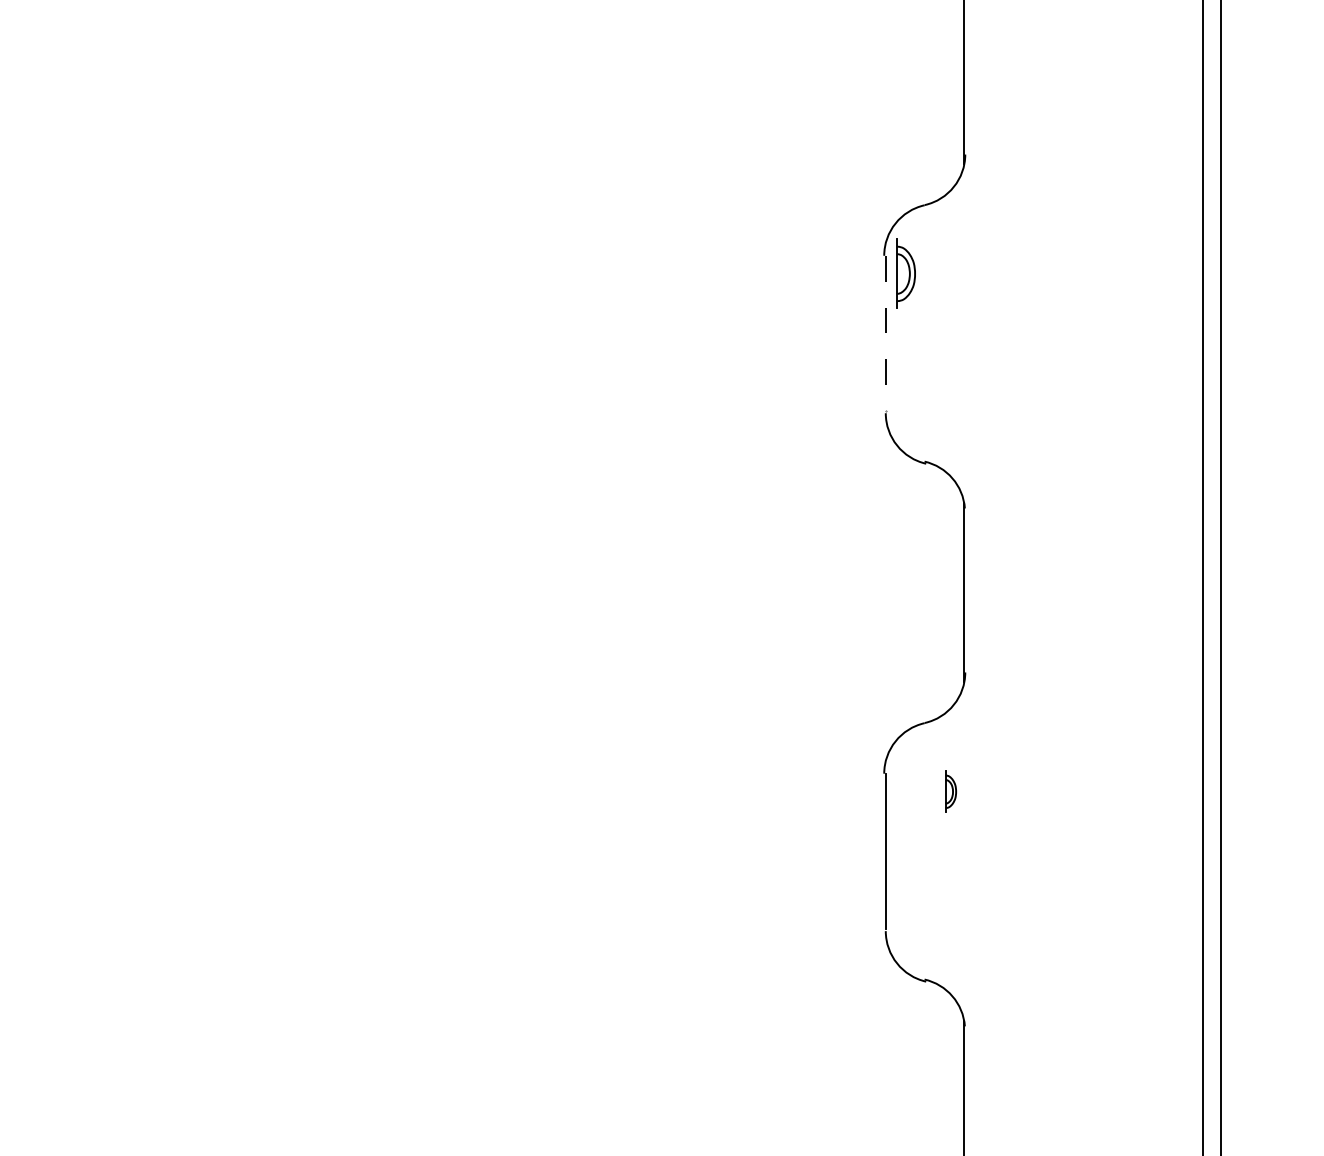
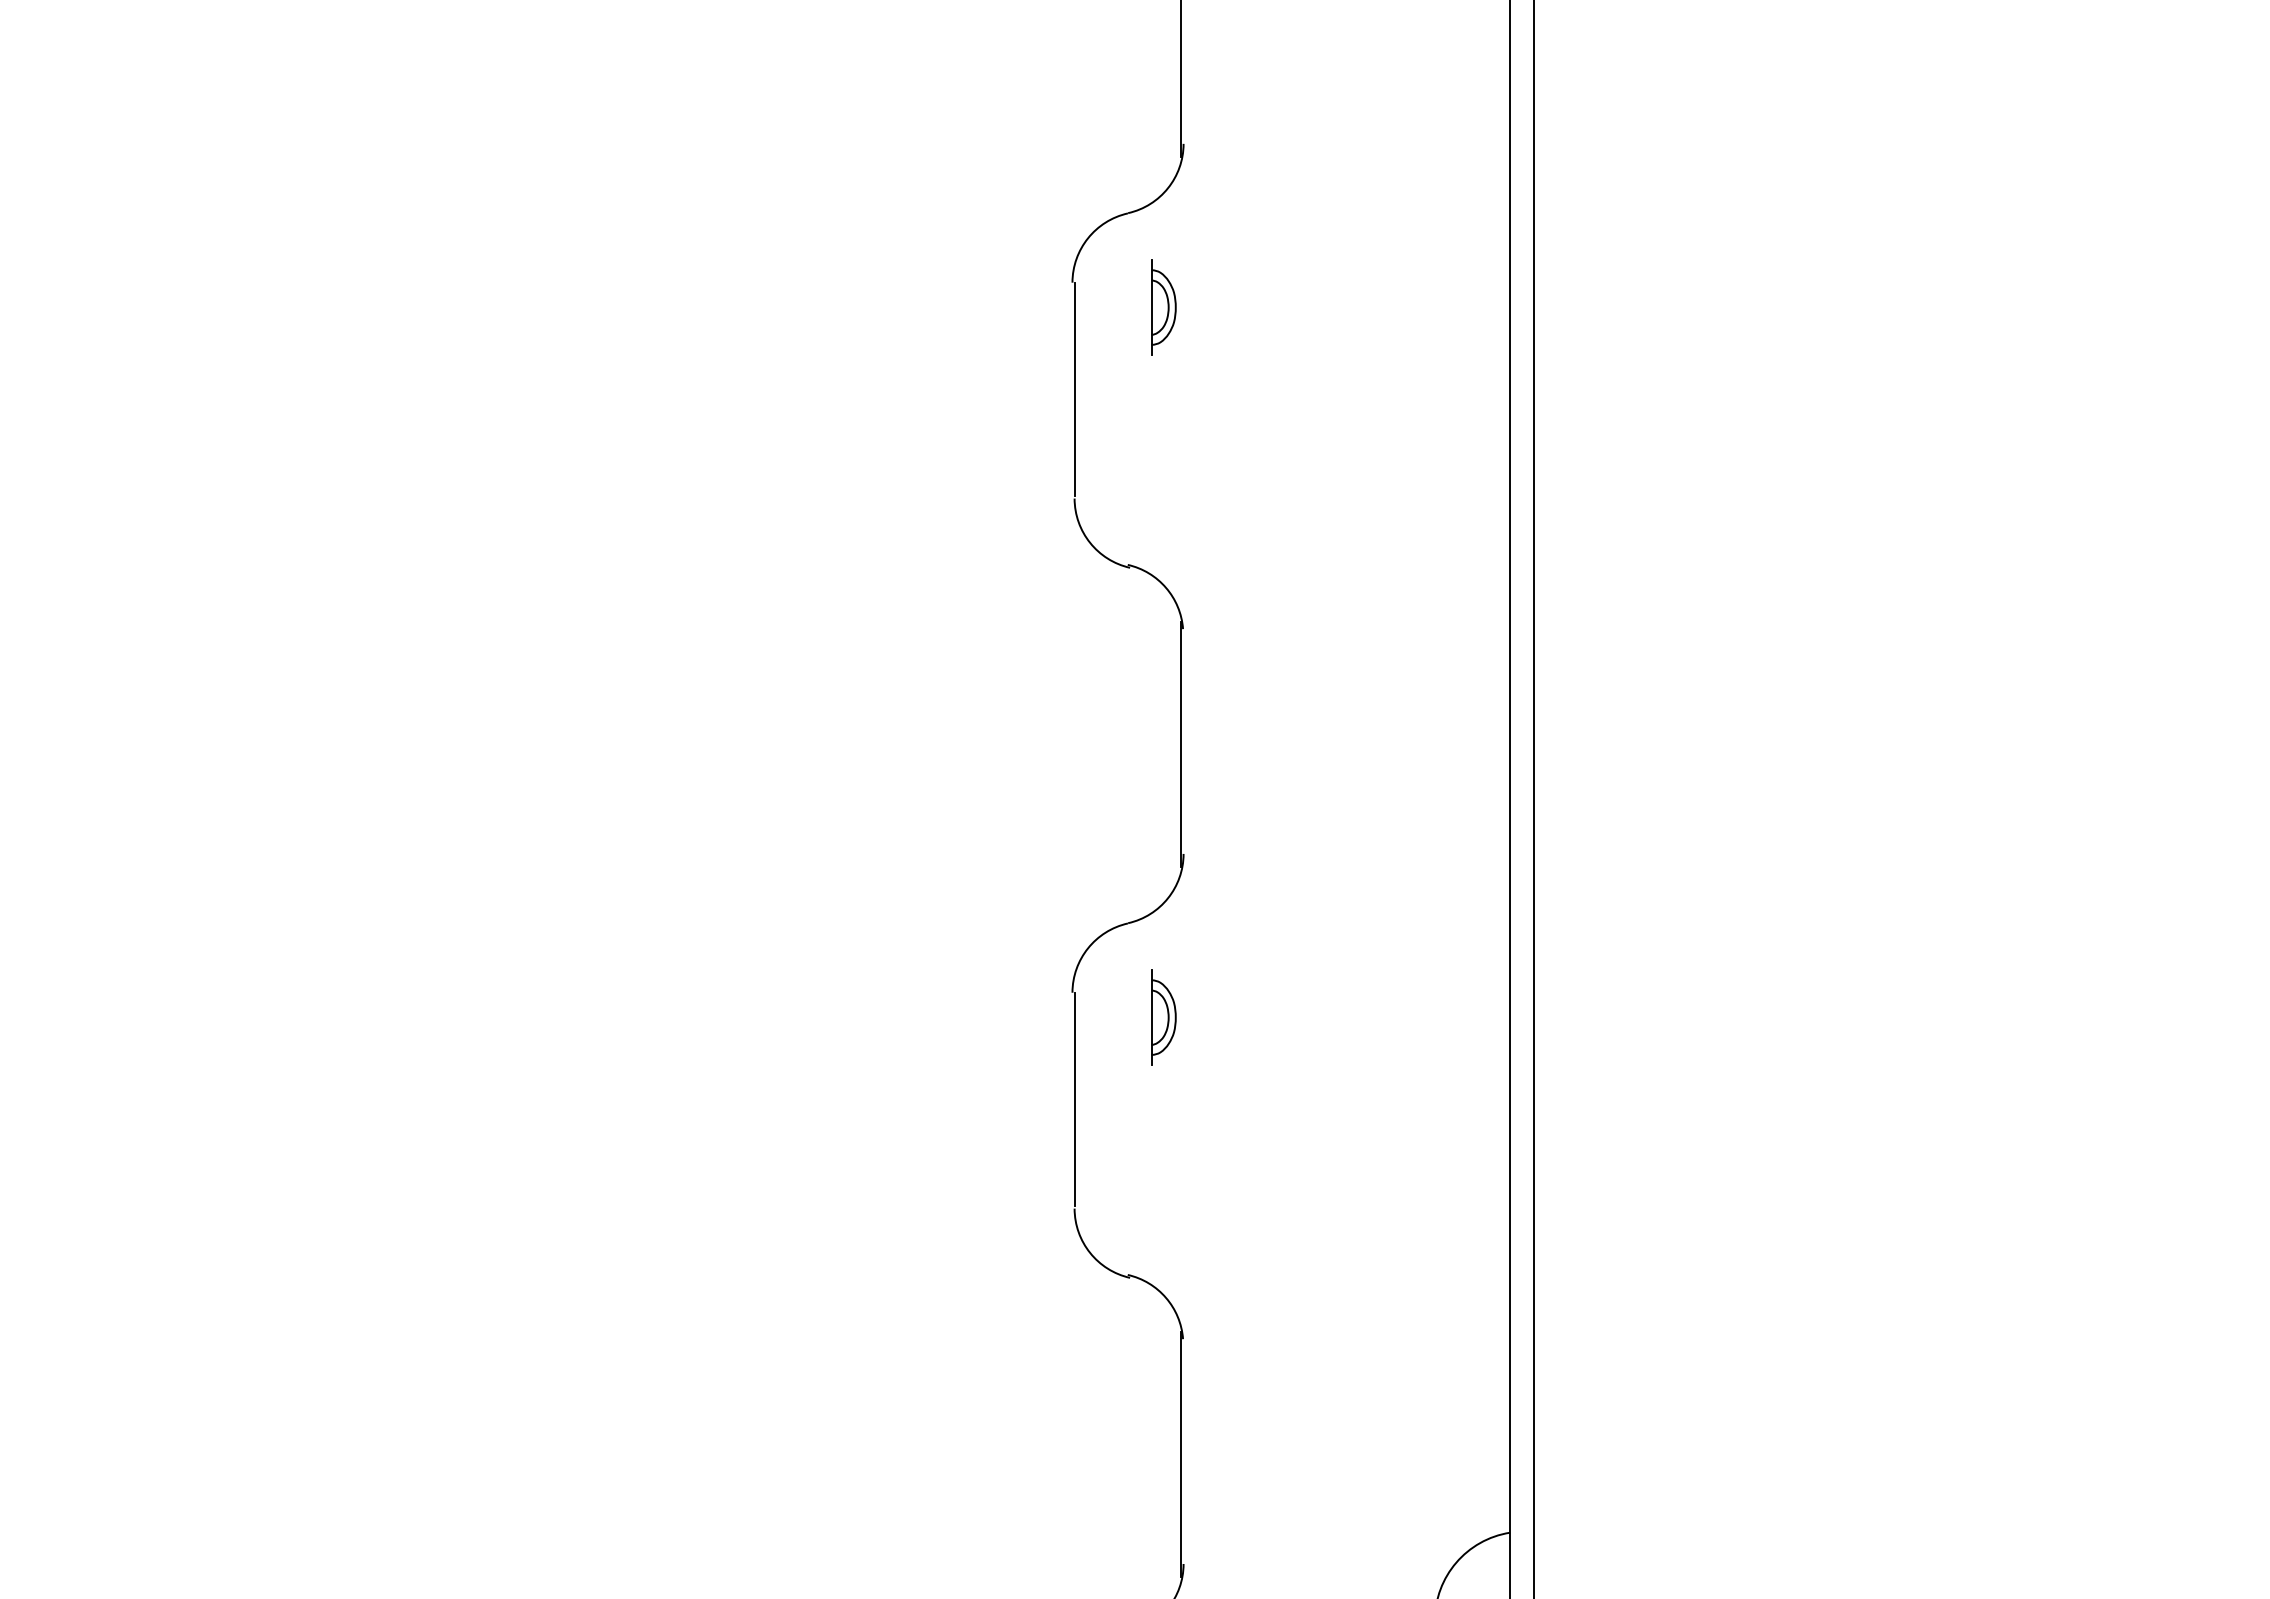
part: (906, 273) -> (1163, 307), moved
line: (885, 333) -> (1074, 389), dashed -> solid
part: (950, 791) -> (1163, 1017), size x1.67

